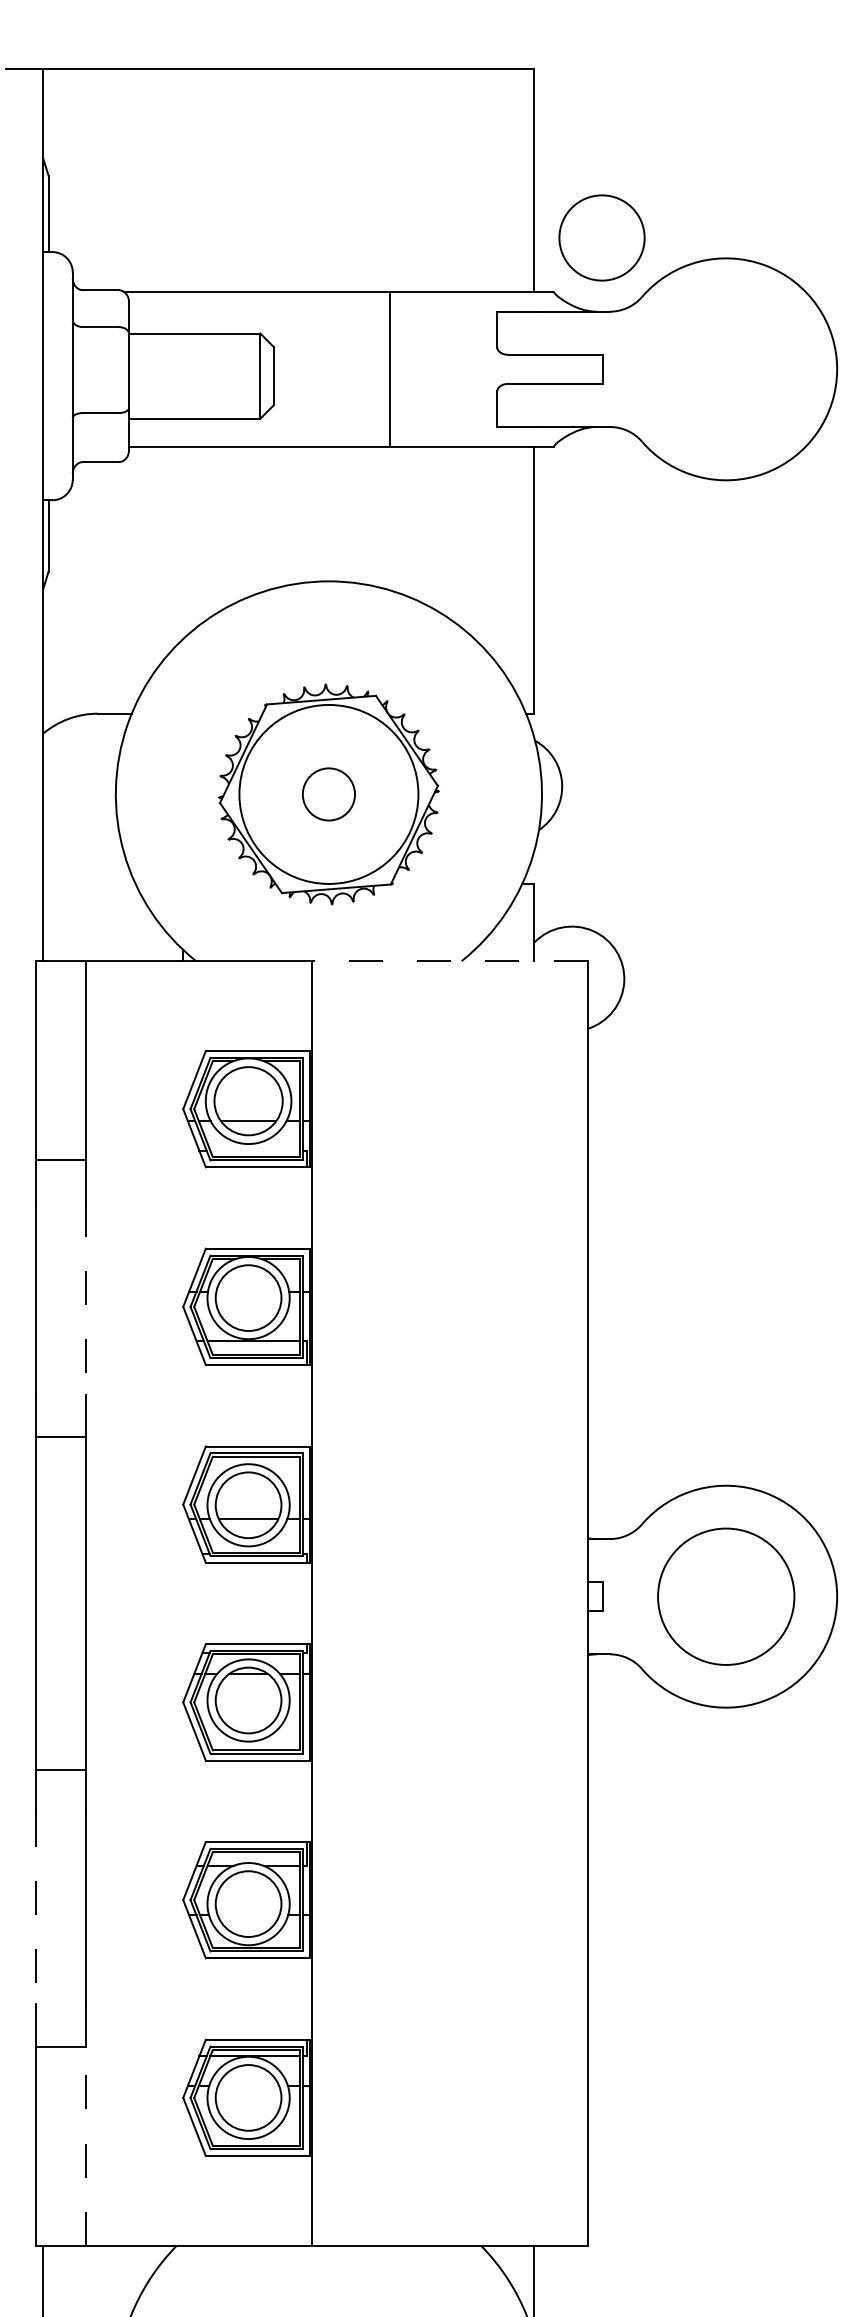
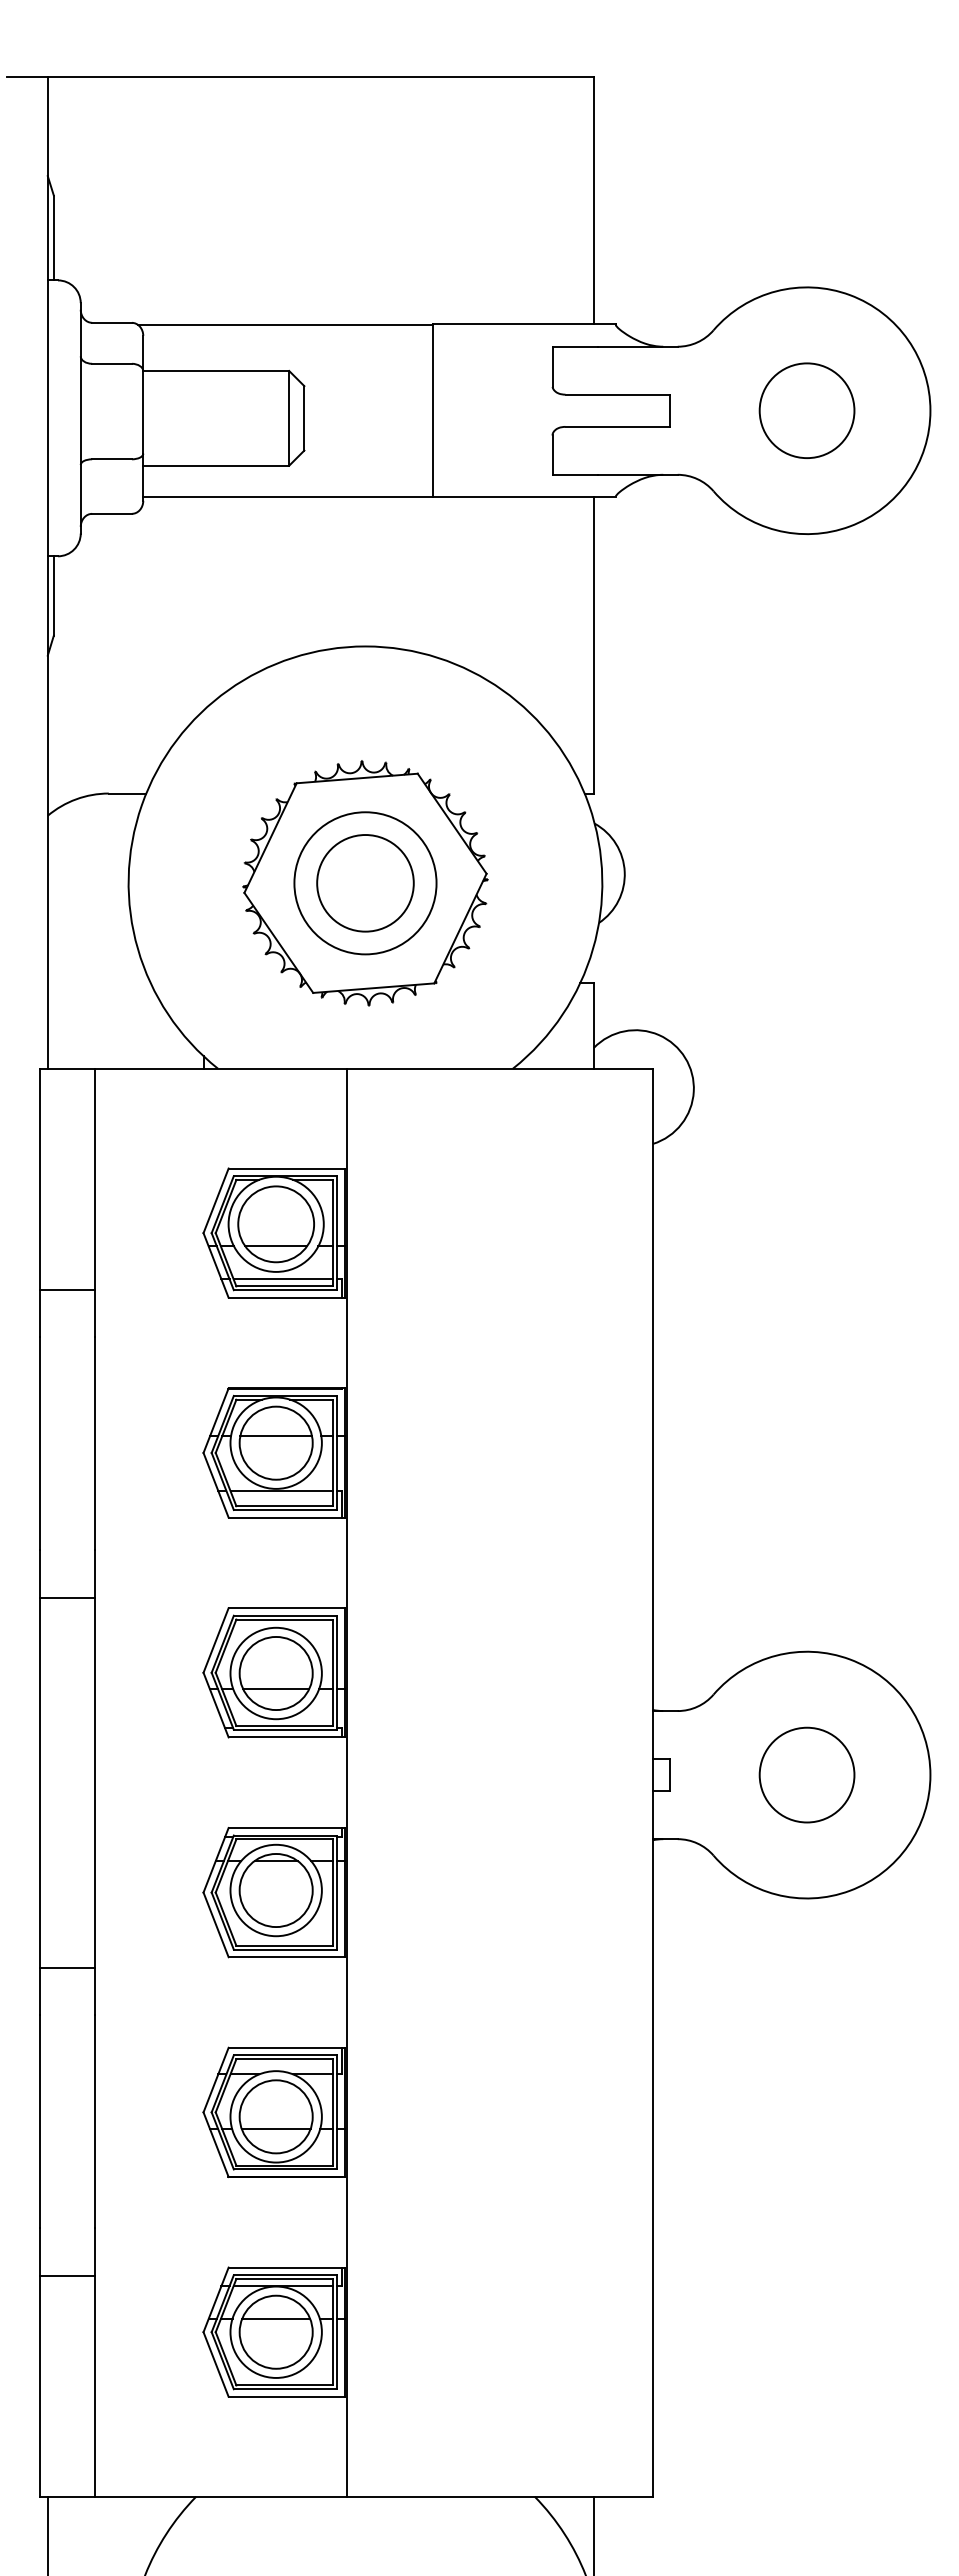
circle: (601, 237) -> (806, 410), moved
circle: (328, 794) -> (365, 883), size x0.71
circle: (328, 794) -> (365, 883), size x1.67
line: (449, 961) -> (499, 1068), dashed -> solid
line: (255, 1150) -> (283, 1279), added
line: (248, 1291) -> (276, 1435), added
line: (86, 1298) -> (95, 1443), dashed -> solid
circle: (725, 1596) -> (806, 1774), size x0.62
line: (36, 1908) -> (40, 2121), dashed -> solid
line: (247, 1915) -> (275, 2129), added
line: (248, 2085) -> (276, 2318), added
line: (86, 2145) -> (95, 2385), dashed -> solid

